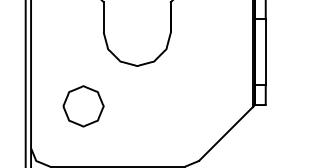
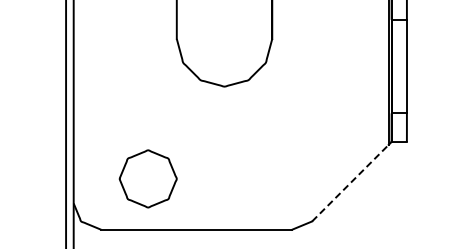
part: (83, 106) -> (147, 178), moved
line: (226, 133) -> (350, 182), solid -> dashed

